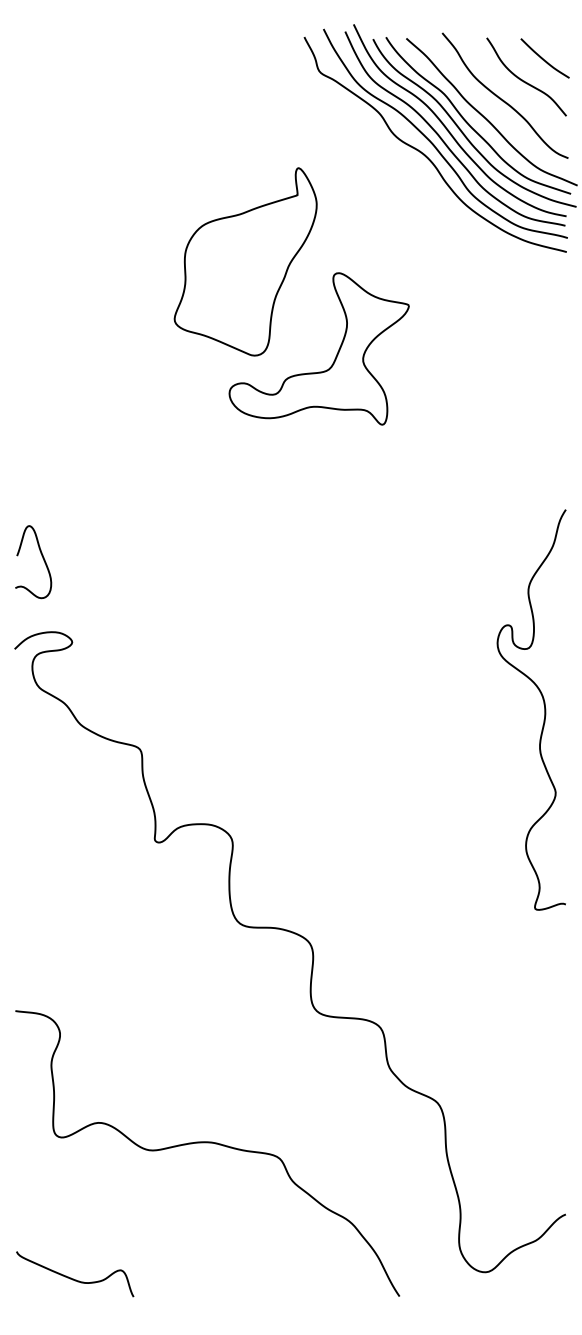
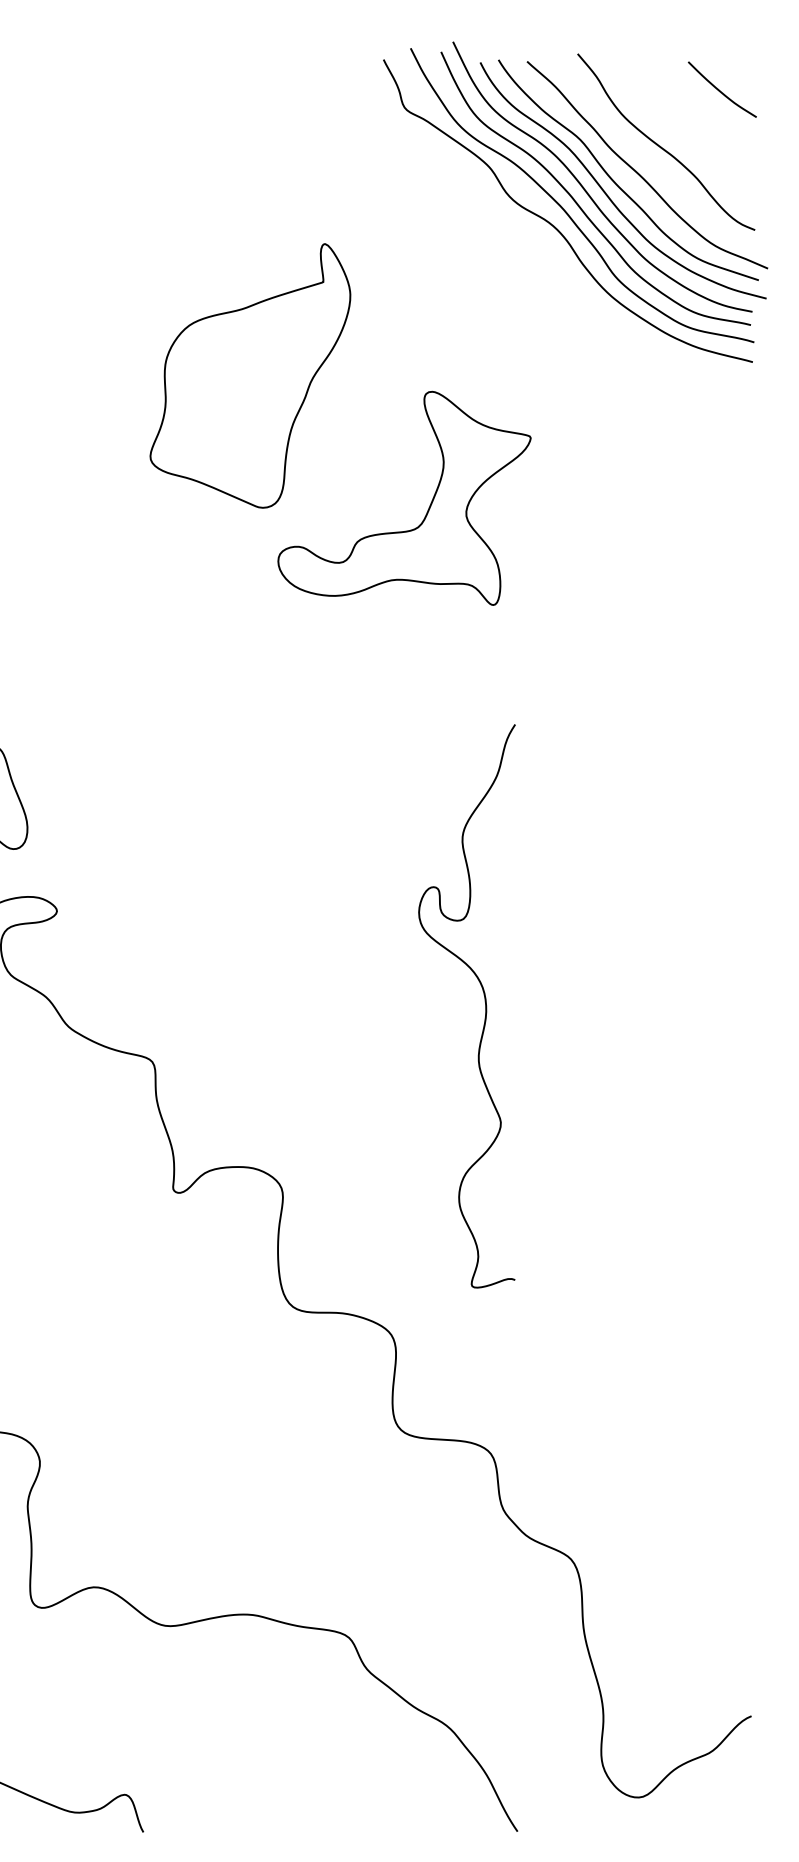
curve: (524, 80) -> (693, 120), removed
part: (245, 261) -> (250, 375), moved
curve: (543, 704) -> (483, 998), moved

